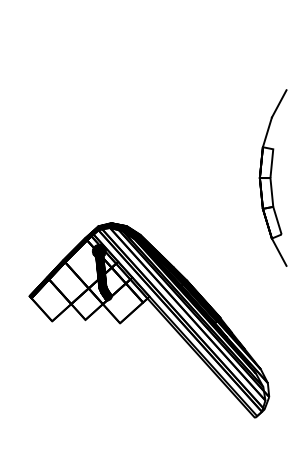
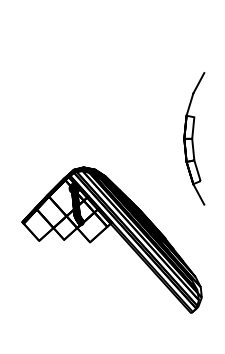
part: (272, 177) -> (193, 138), moved

